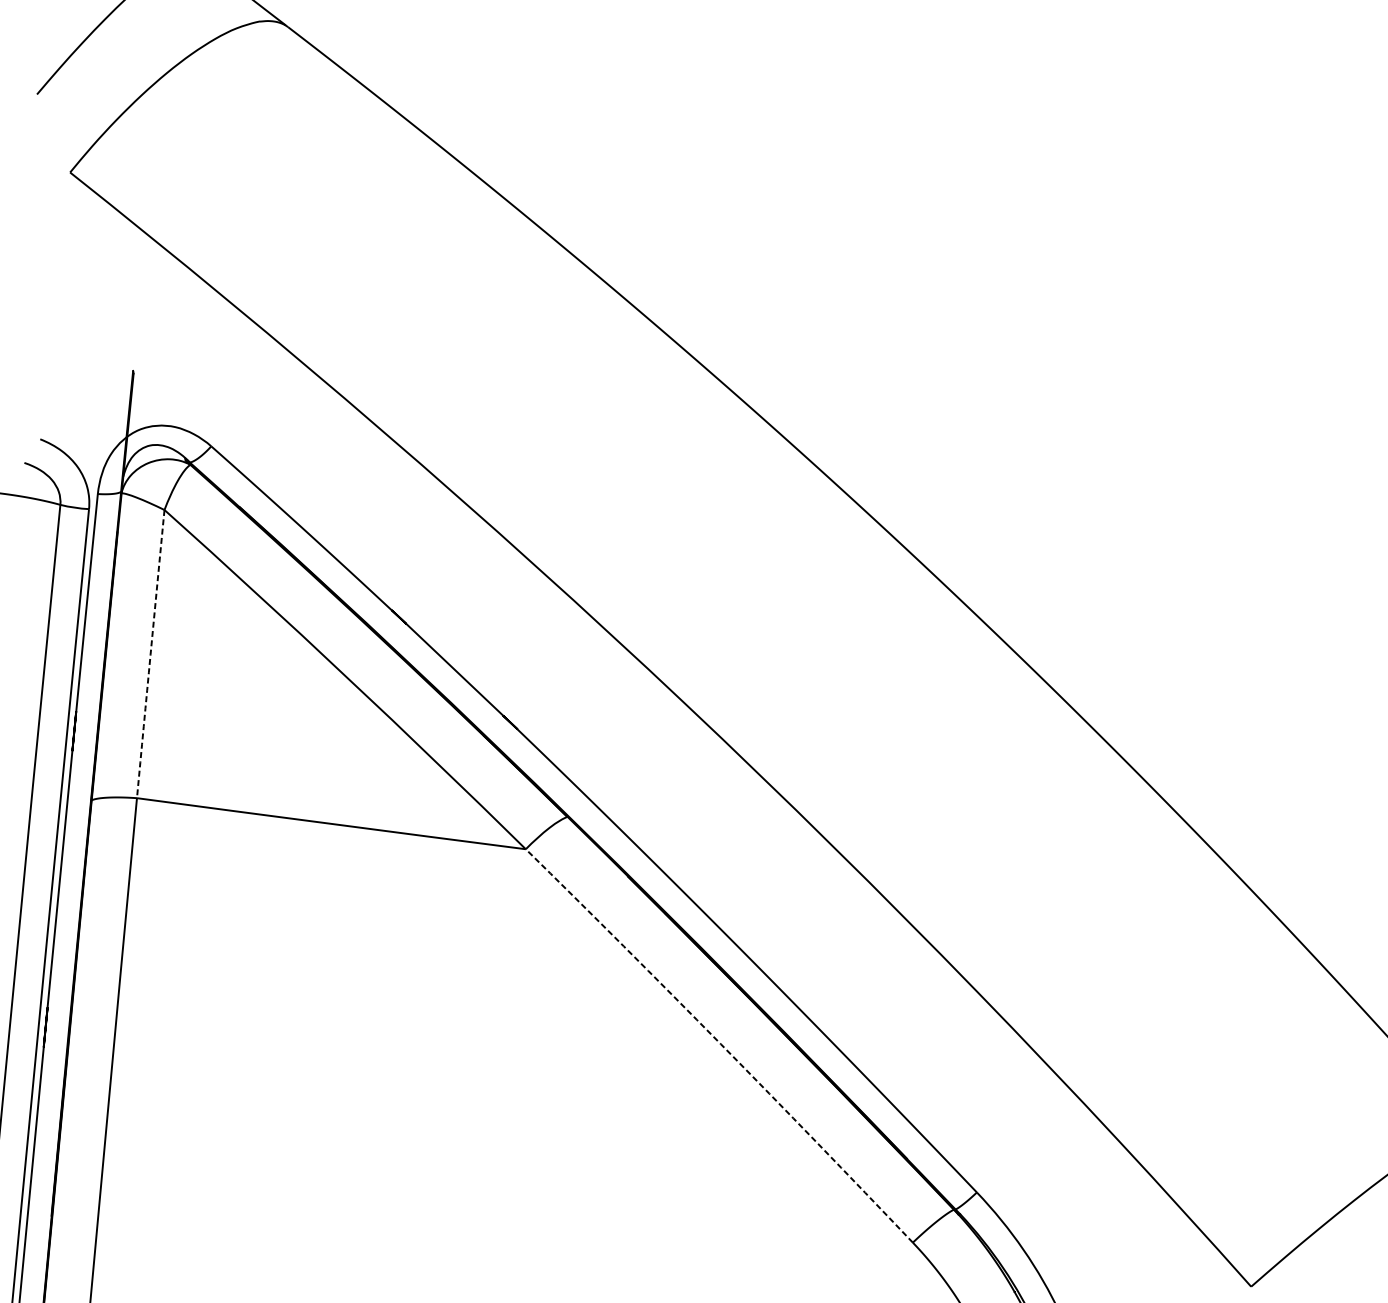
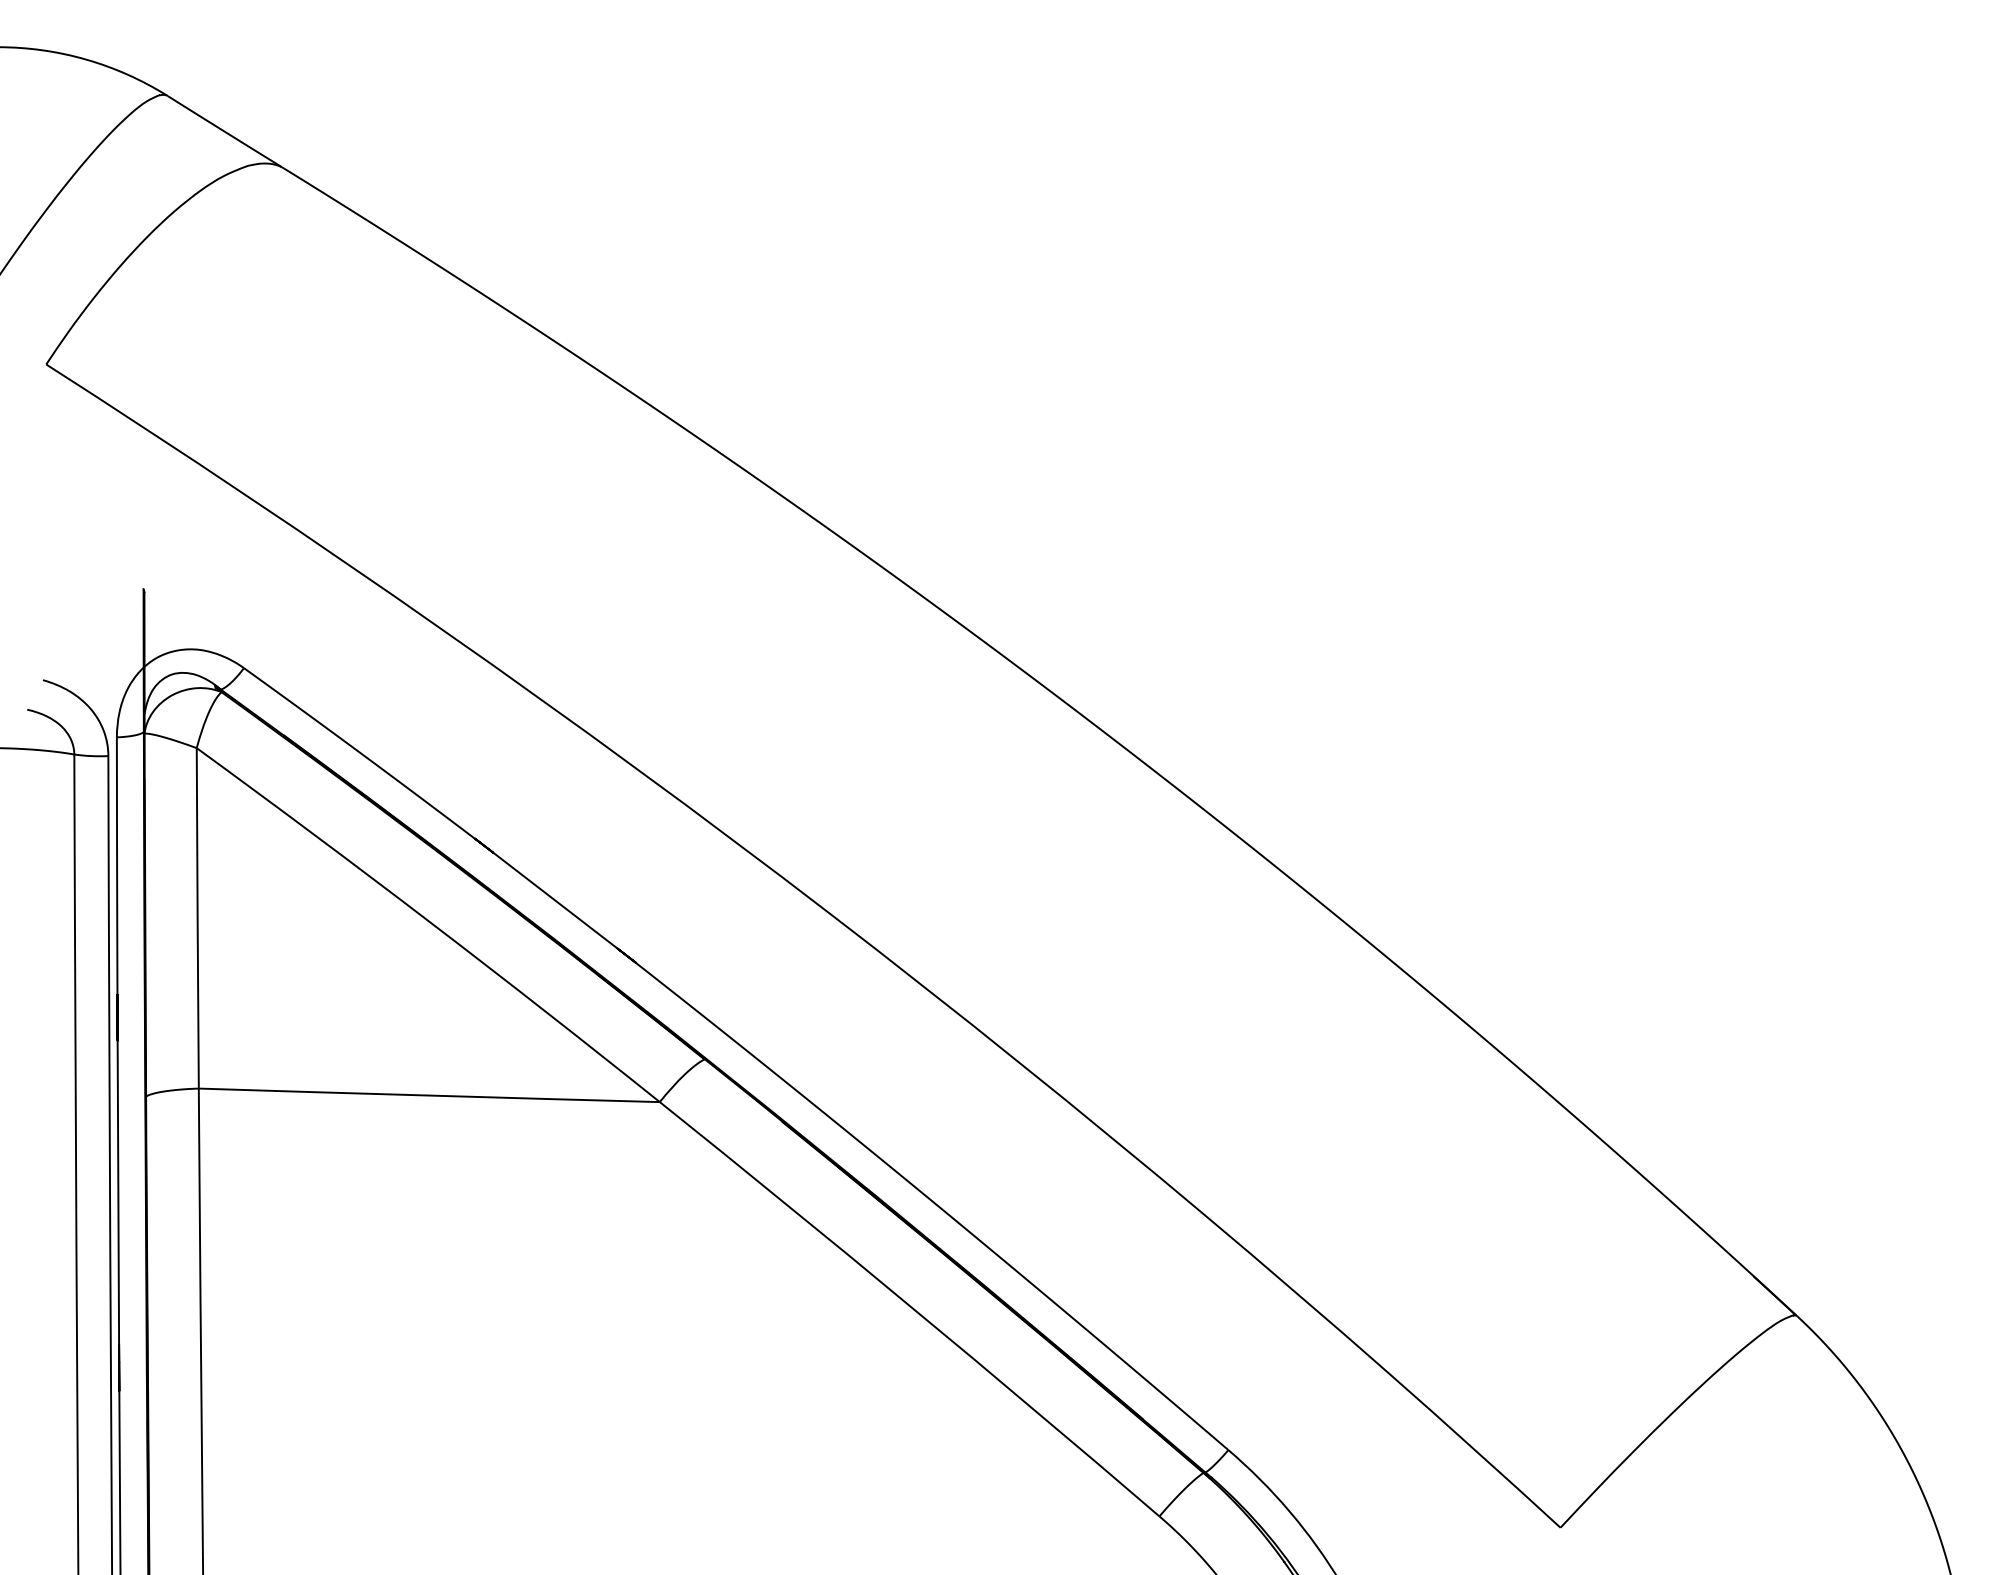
arc: (150, 654) -> (197, 918), dashed -> solid
arc: (721, 1044) -> (911, 1307), dashed -> solid

